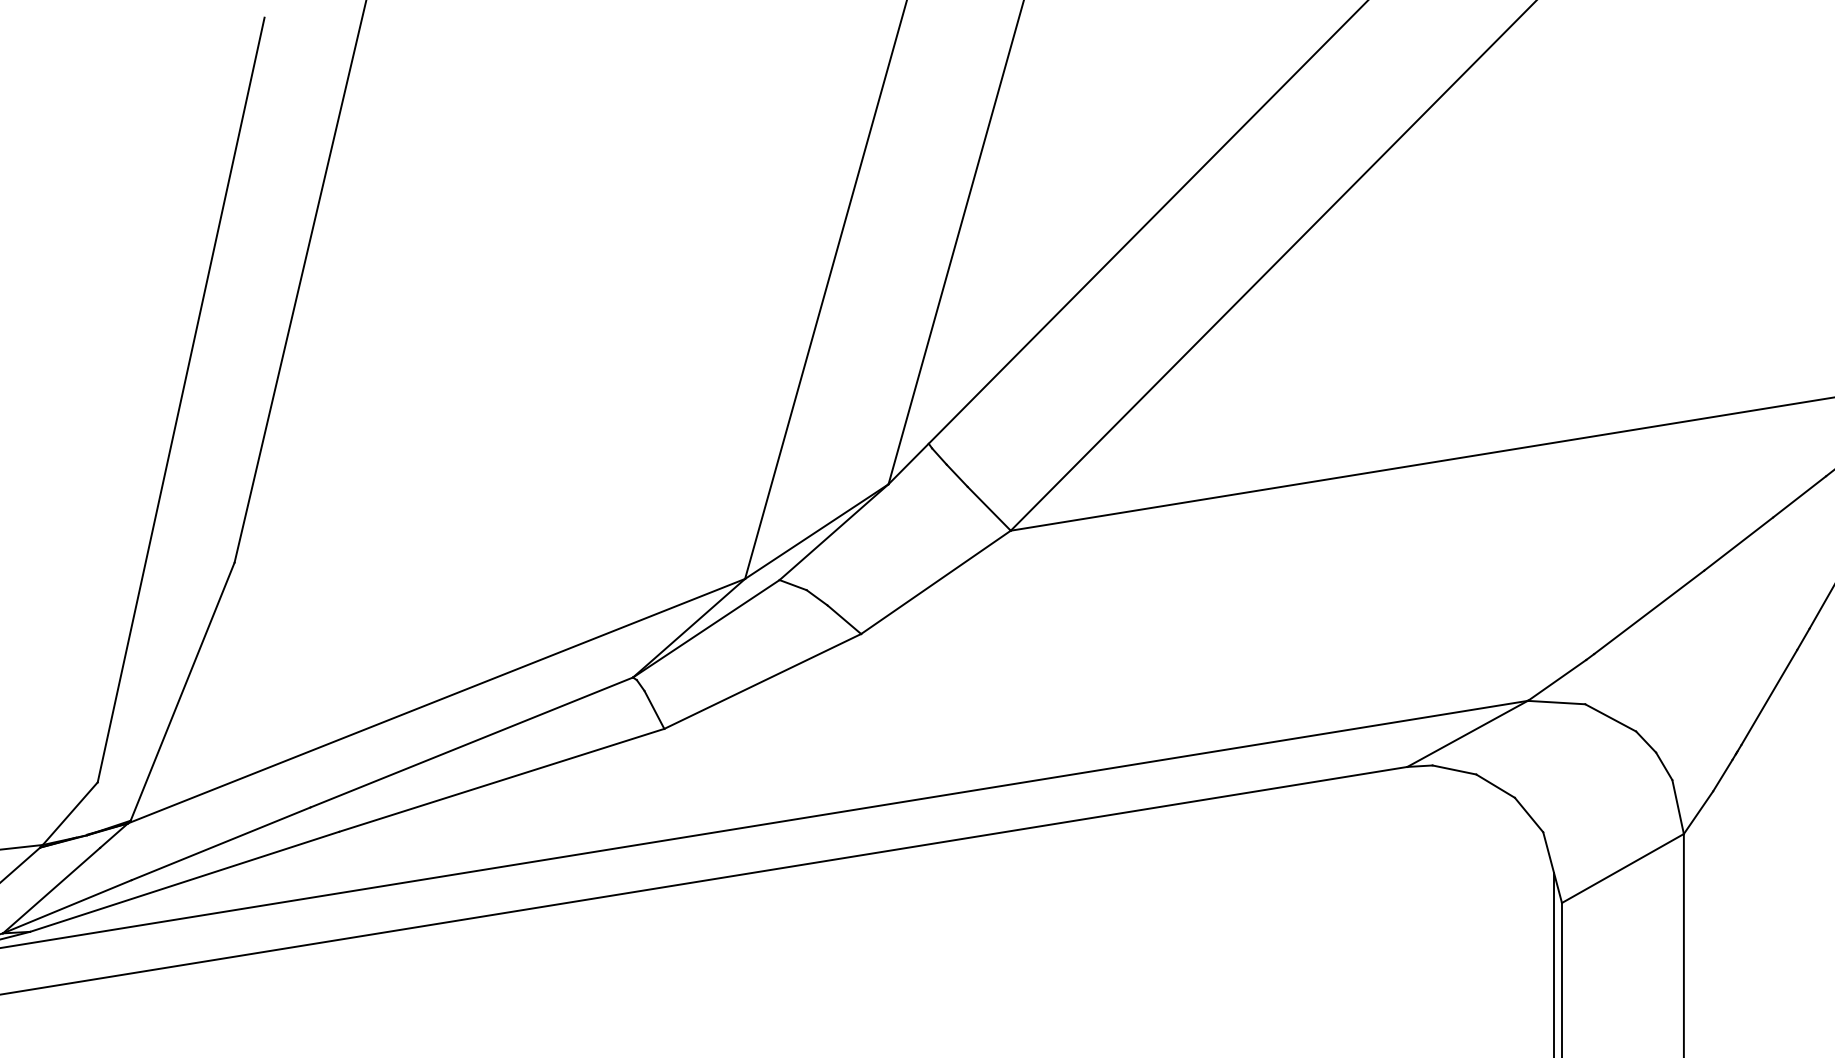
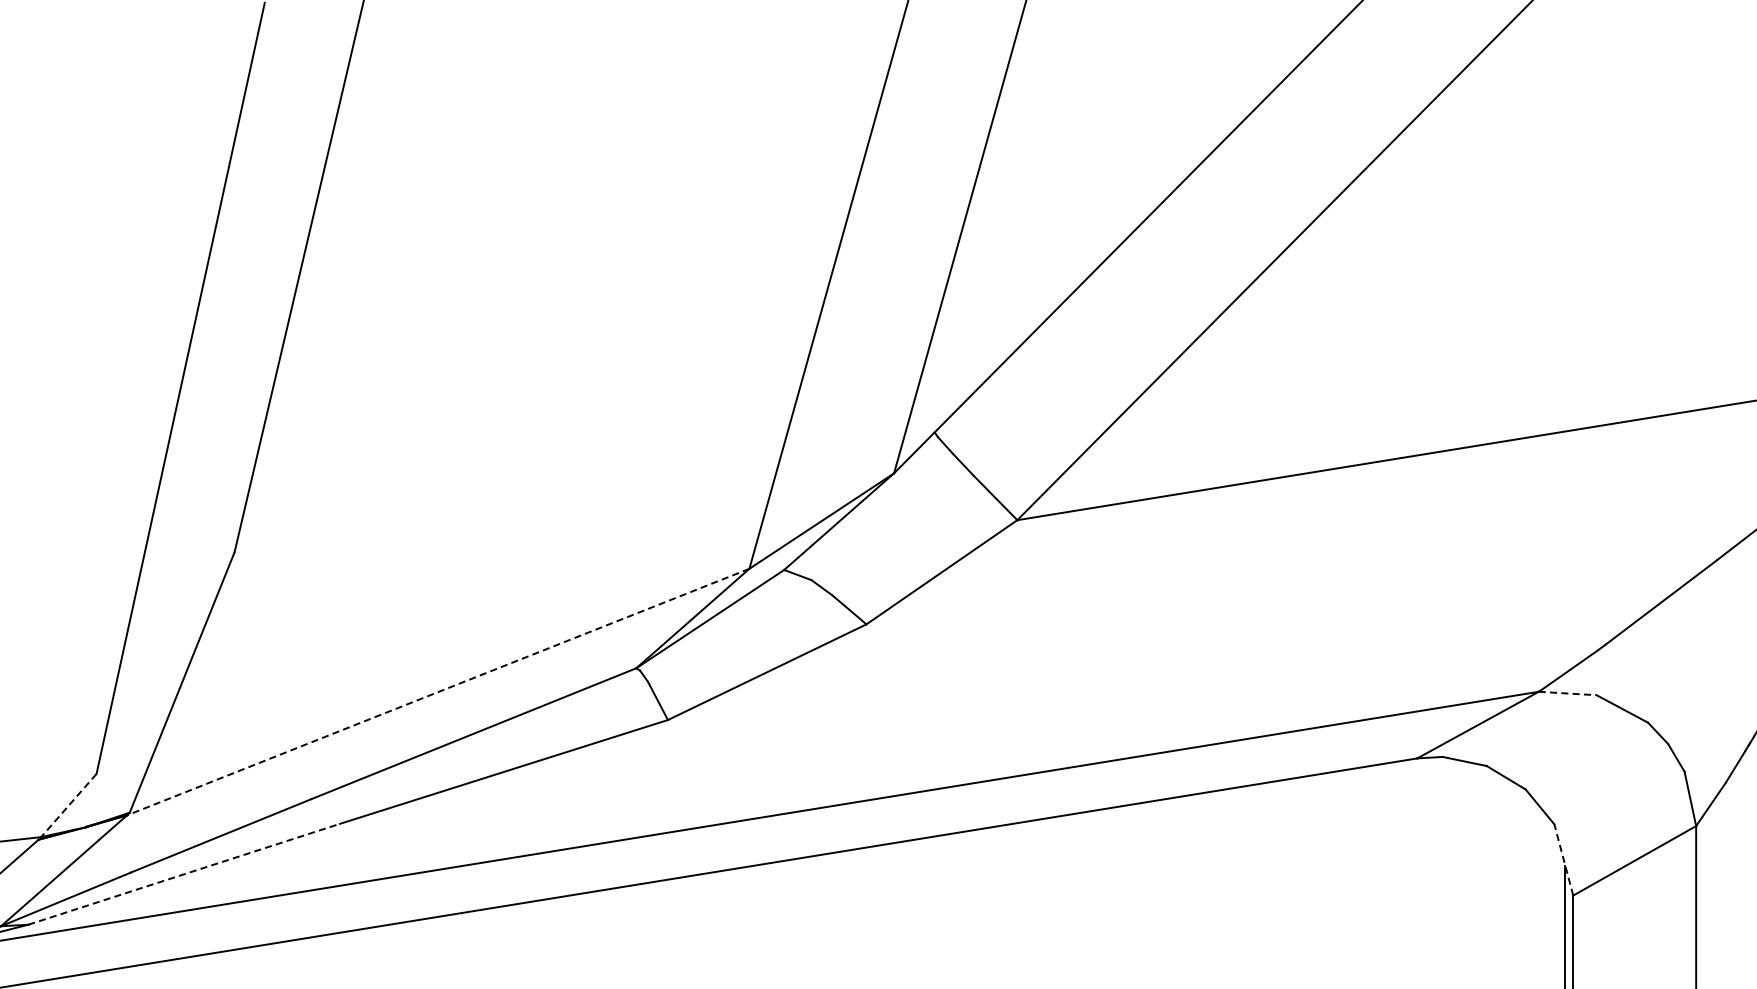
line: (436, 701) -> (438, 692), solid -> dashed
line: (1556, 702) -> (1567, 693), solid -> dashed
line: (70, 813) -> (69, 805), solid -> dashed
line: (1552, 867) -> (1563, 859), solid -> dashed
line: (185, 881) -> (185, 873), solid -> dashed

